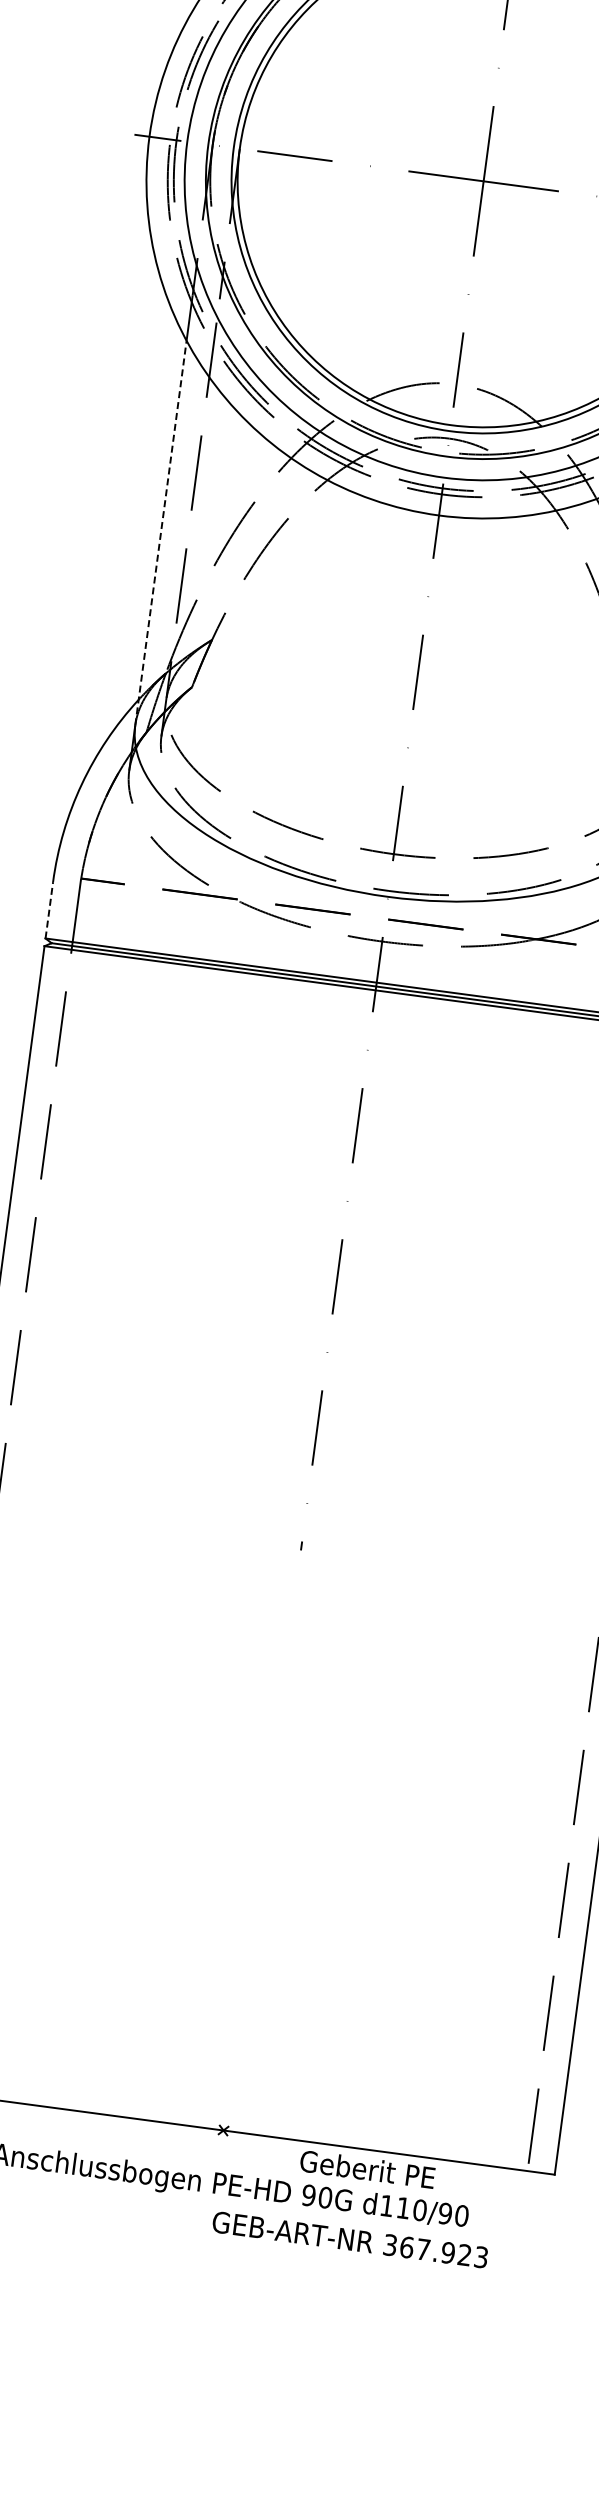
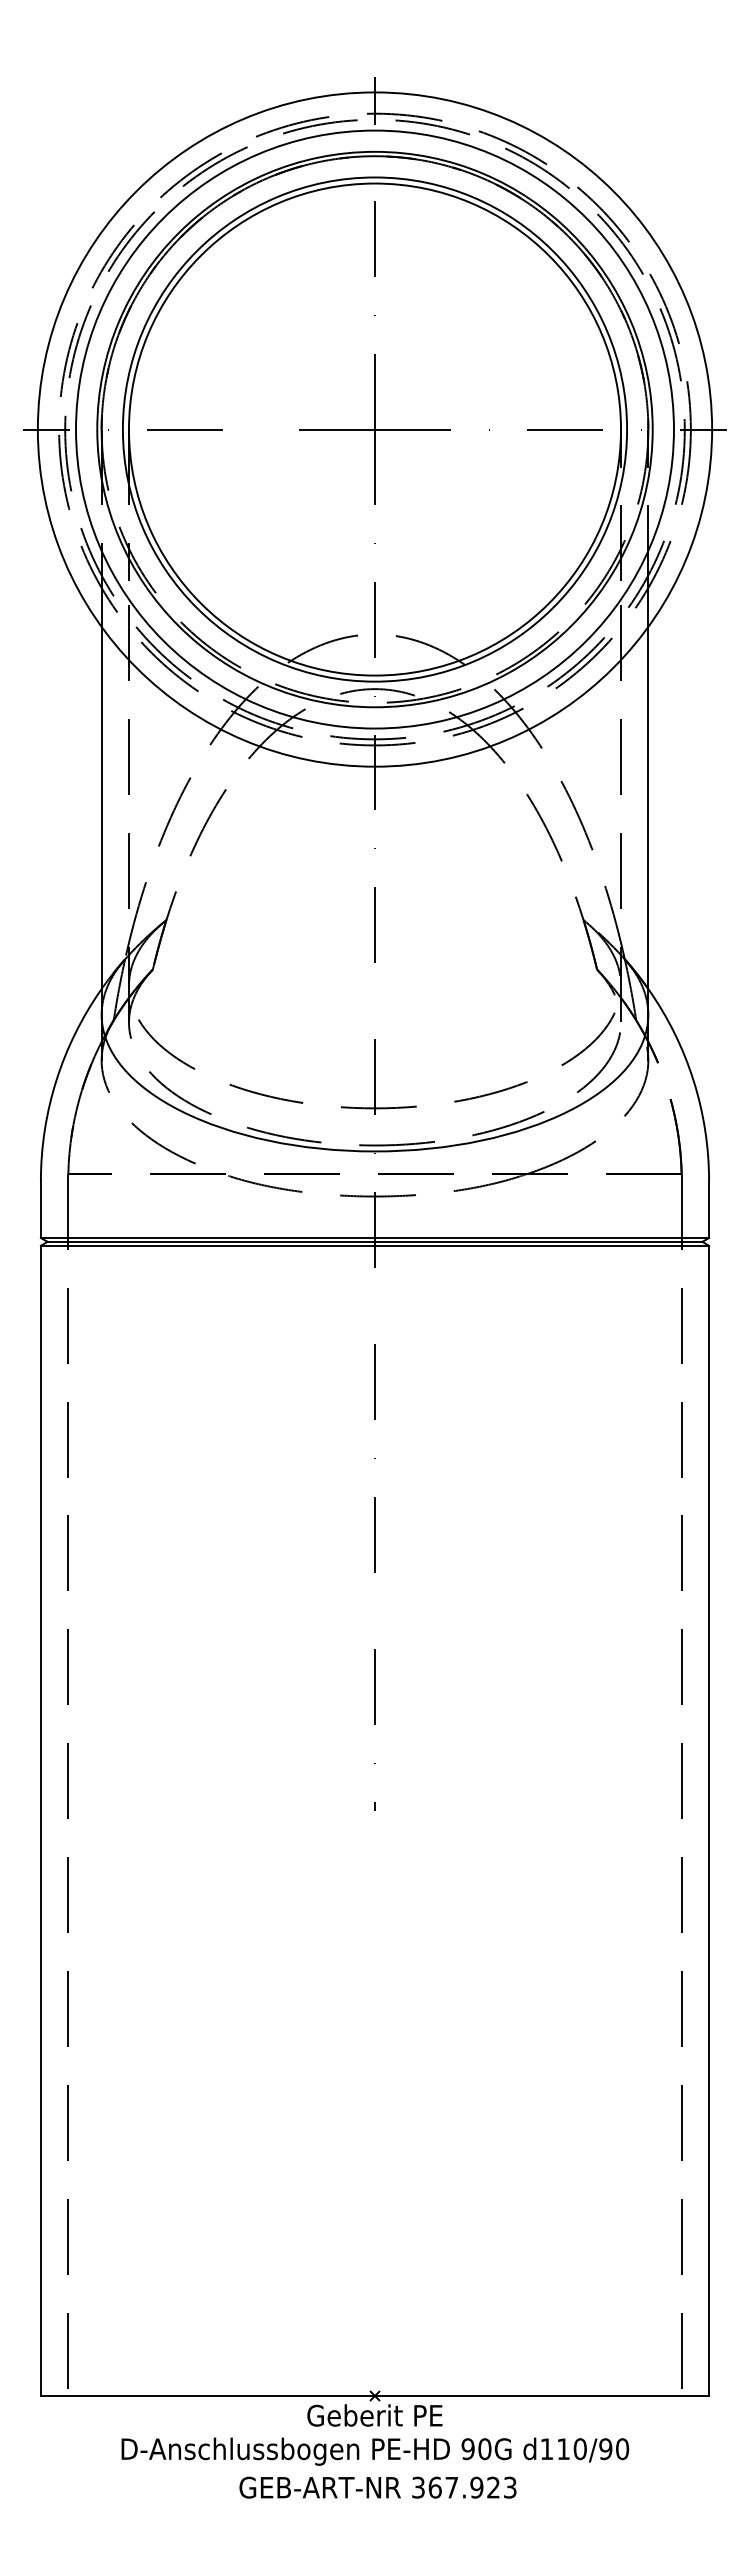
line: (160, 532) -> (101, 820), dashed -> solid
line: (48, 910) -> (40, 1209), dashed -> solid
text: (367, 2169) -> (374, 2415), moved
text: (349, 2239) -> (377, 2487), moved

